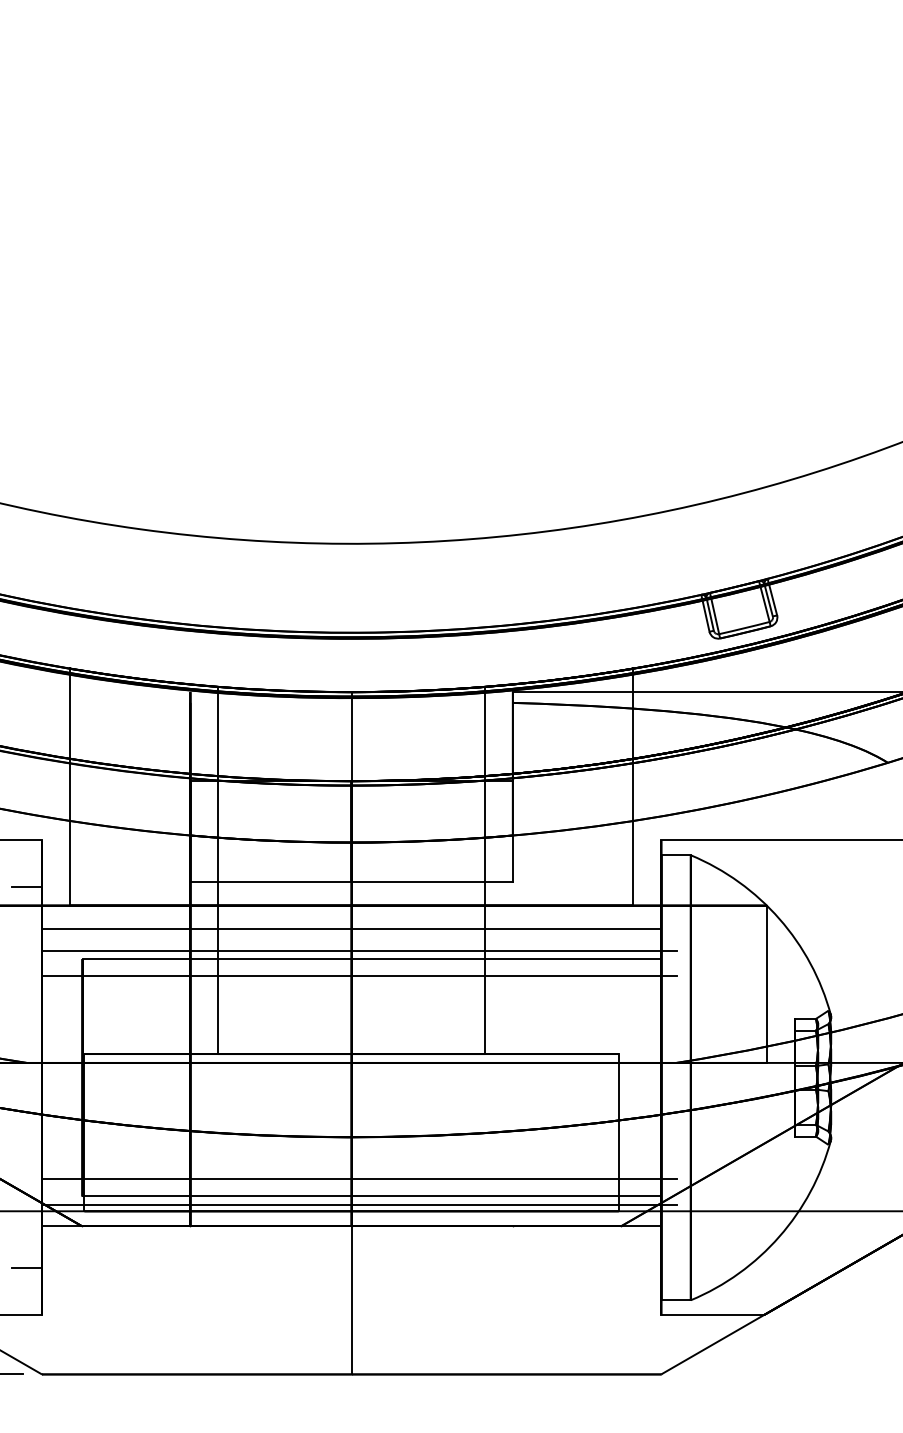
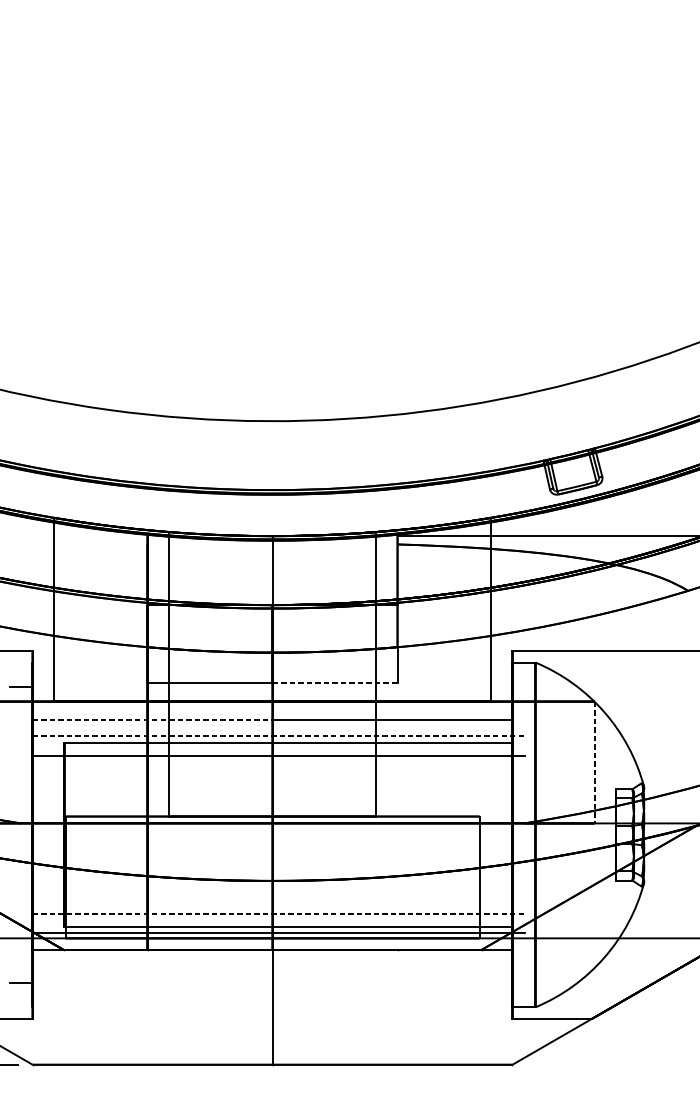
line: (432, 881) -> (335, 682), solid -> dashed
line: (196, 929) -> (152, 720), solid -> dashed
line: (359, 950) -> (278, 736), solid -> dashed
line: (767, 984) -> (594, 762), solid -> dashed
line: (359, 1179) -> (278, 913), solid -> dashed

